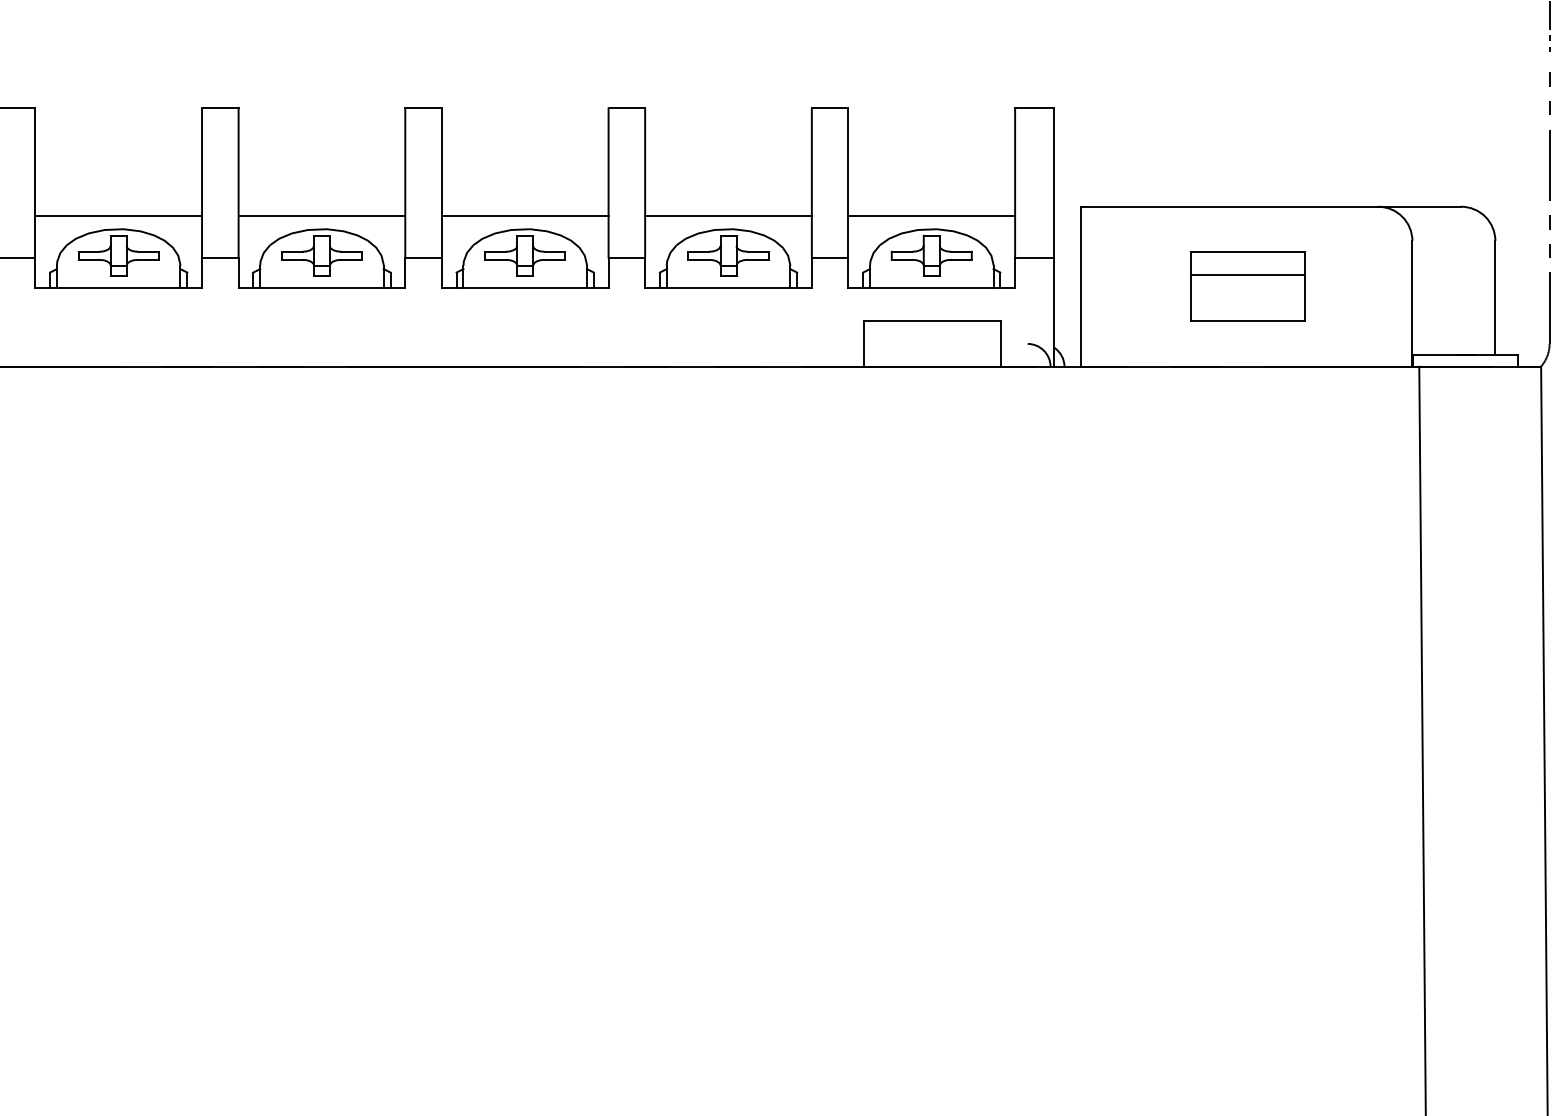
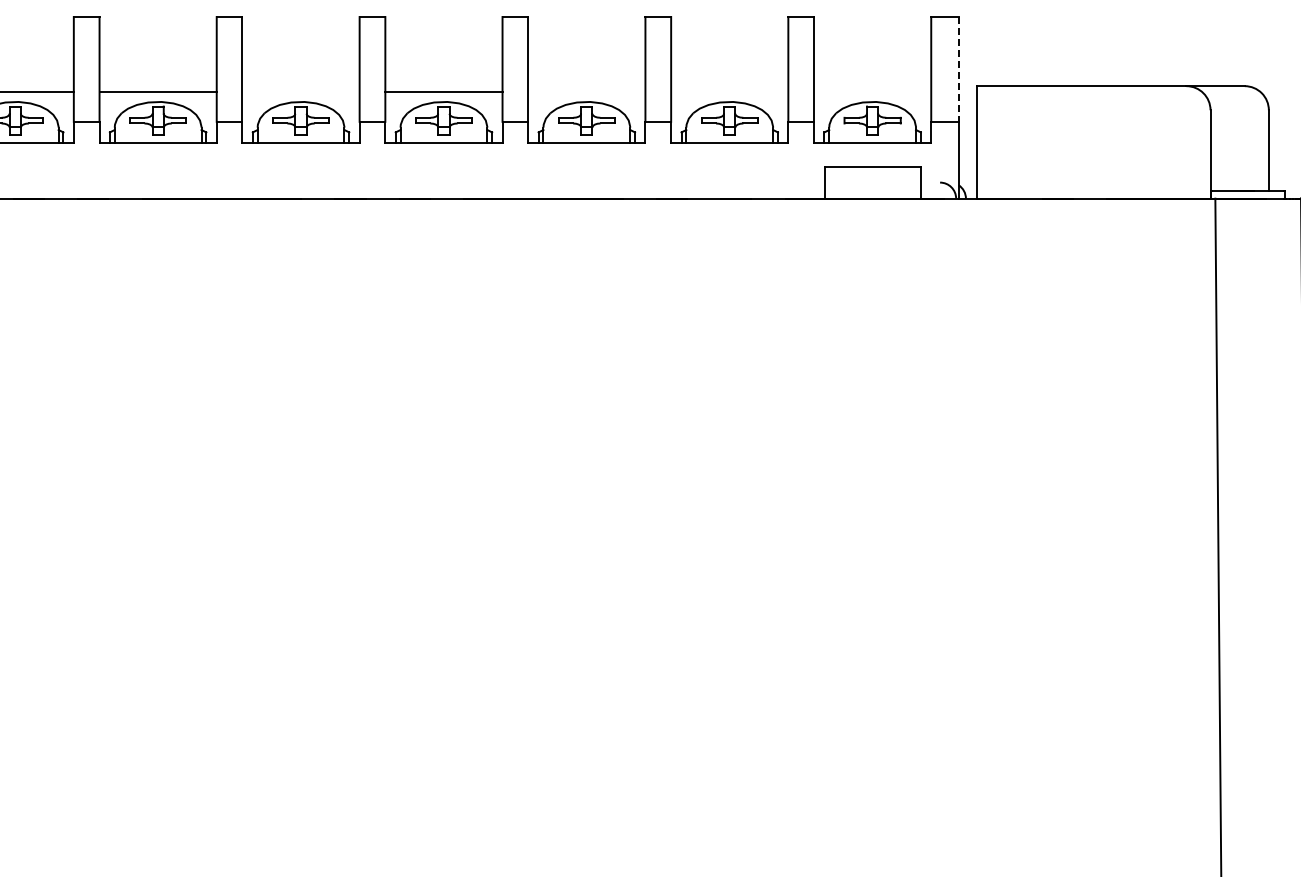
line: (1053, 183) -> (958, 69), solid -> dashed
line: (117, 215) -> (300, 92), removed
line: (524, 215) -> (586, 92), removed
line: (728, 215) -> (729, 92), removed
line: (931, 215) -> (872, 92), removed
part: (1247, 286) -> (1094, 142), removed

